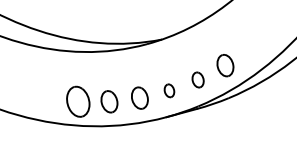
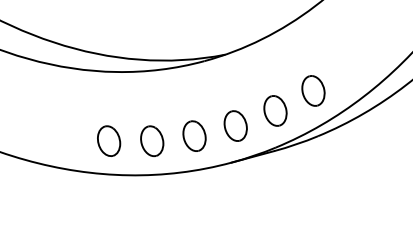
part: (198, 79) -> (275, 110), size x1.43
part: (169, 90) -> (235, 125), size x1.67
part: (78, 101) -> (109, 140), size x0.71

